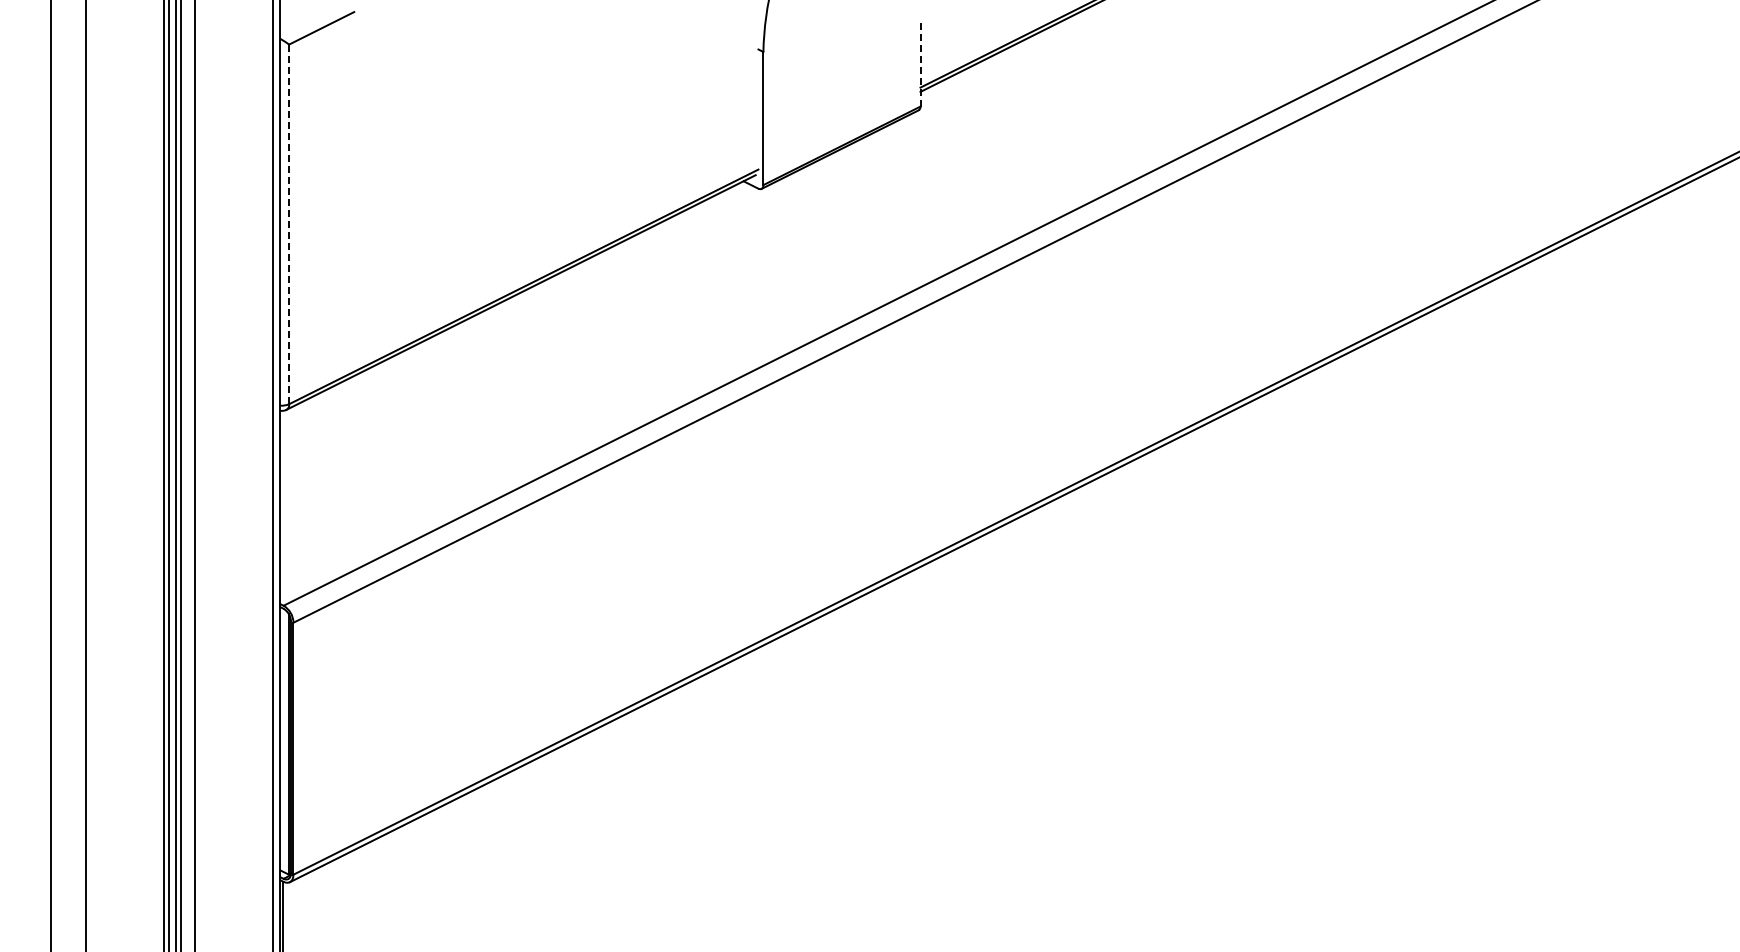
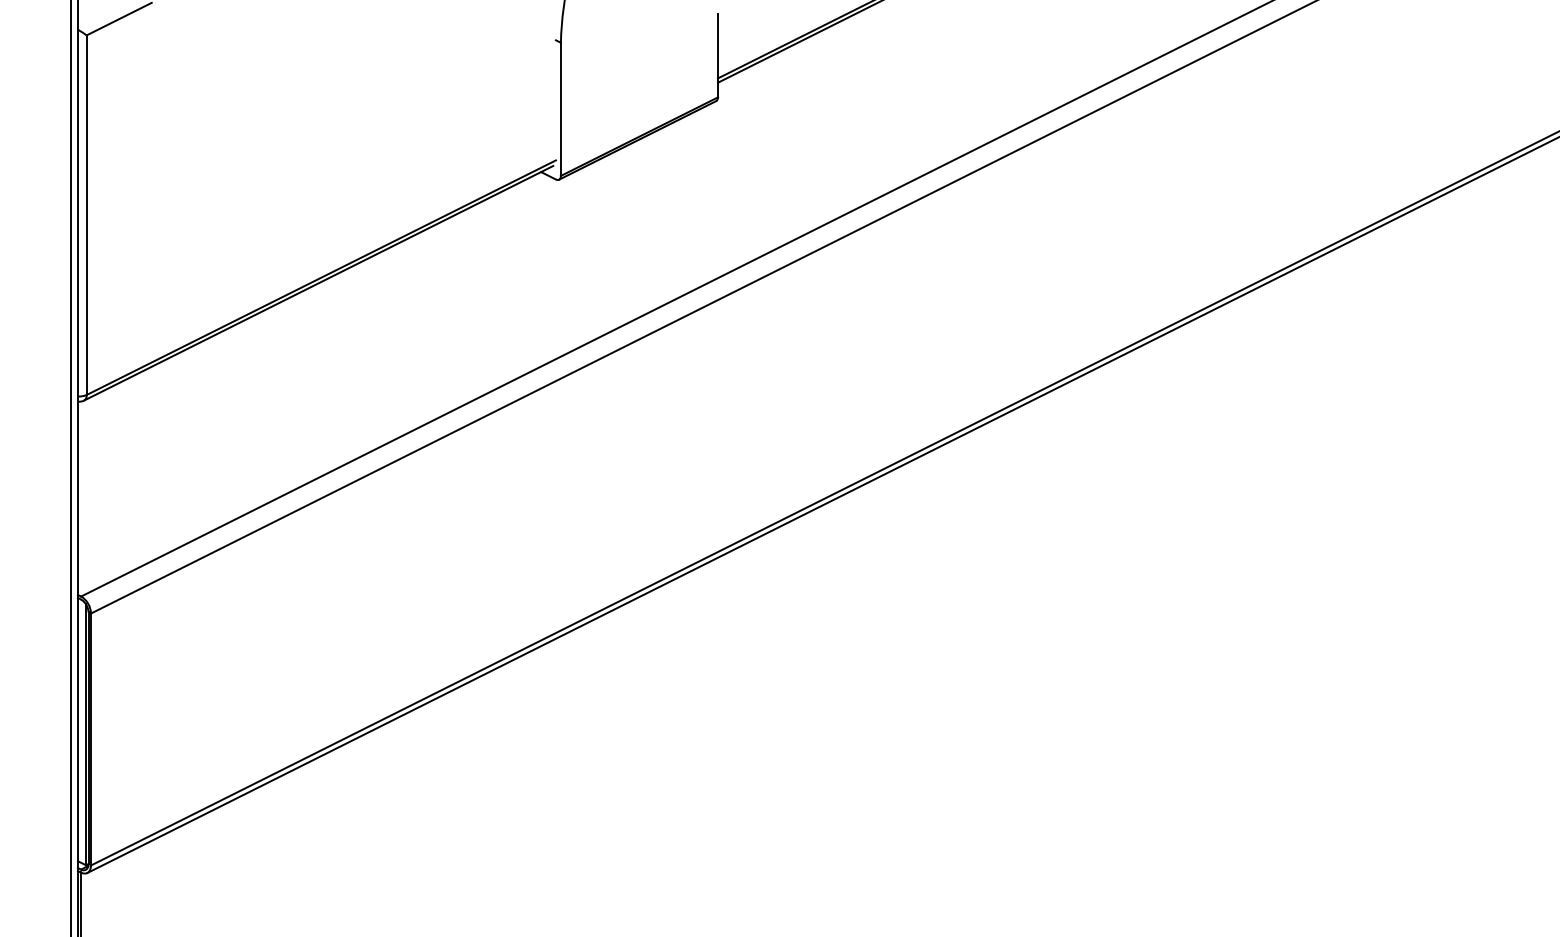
line: (920, 65) -> (718, 56), dashed -> solid
line: (289, 224) -> (87, 215), dashed -> solid

